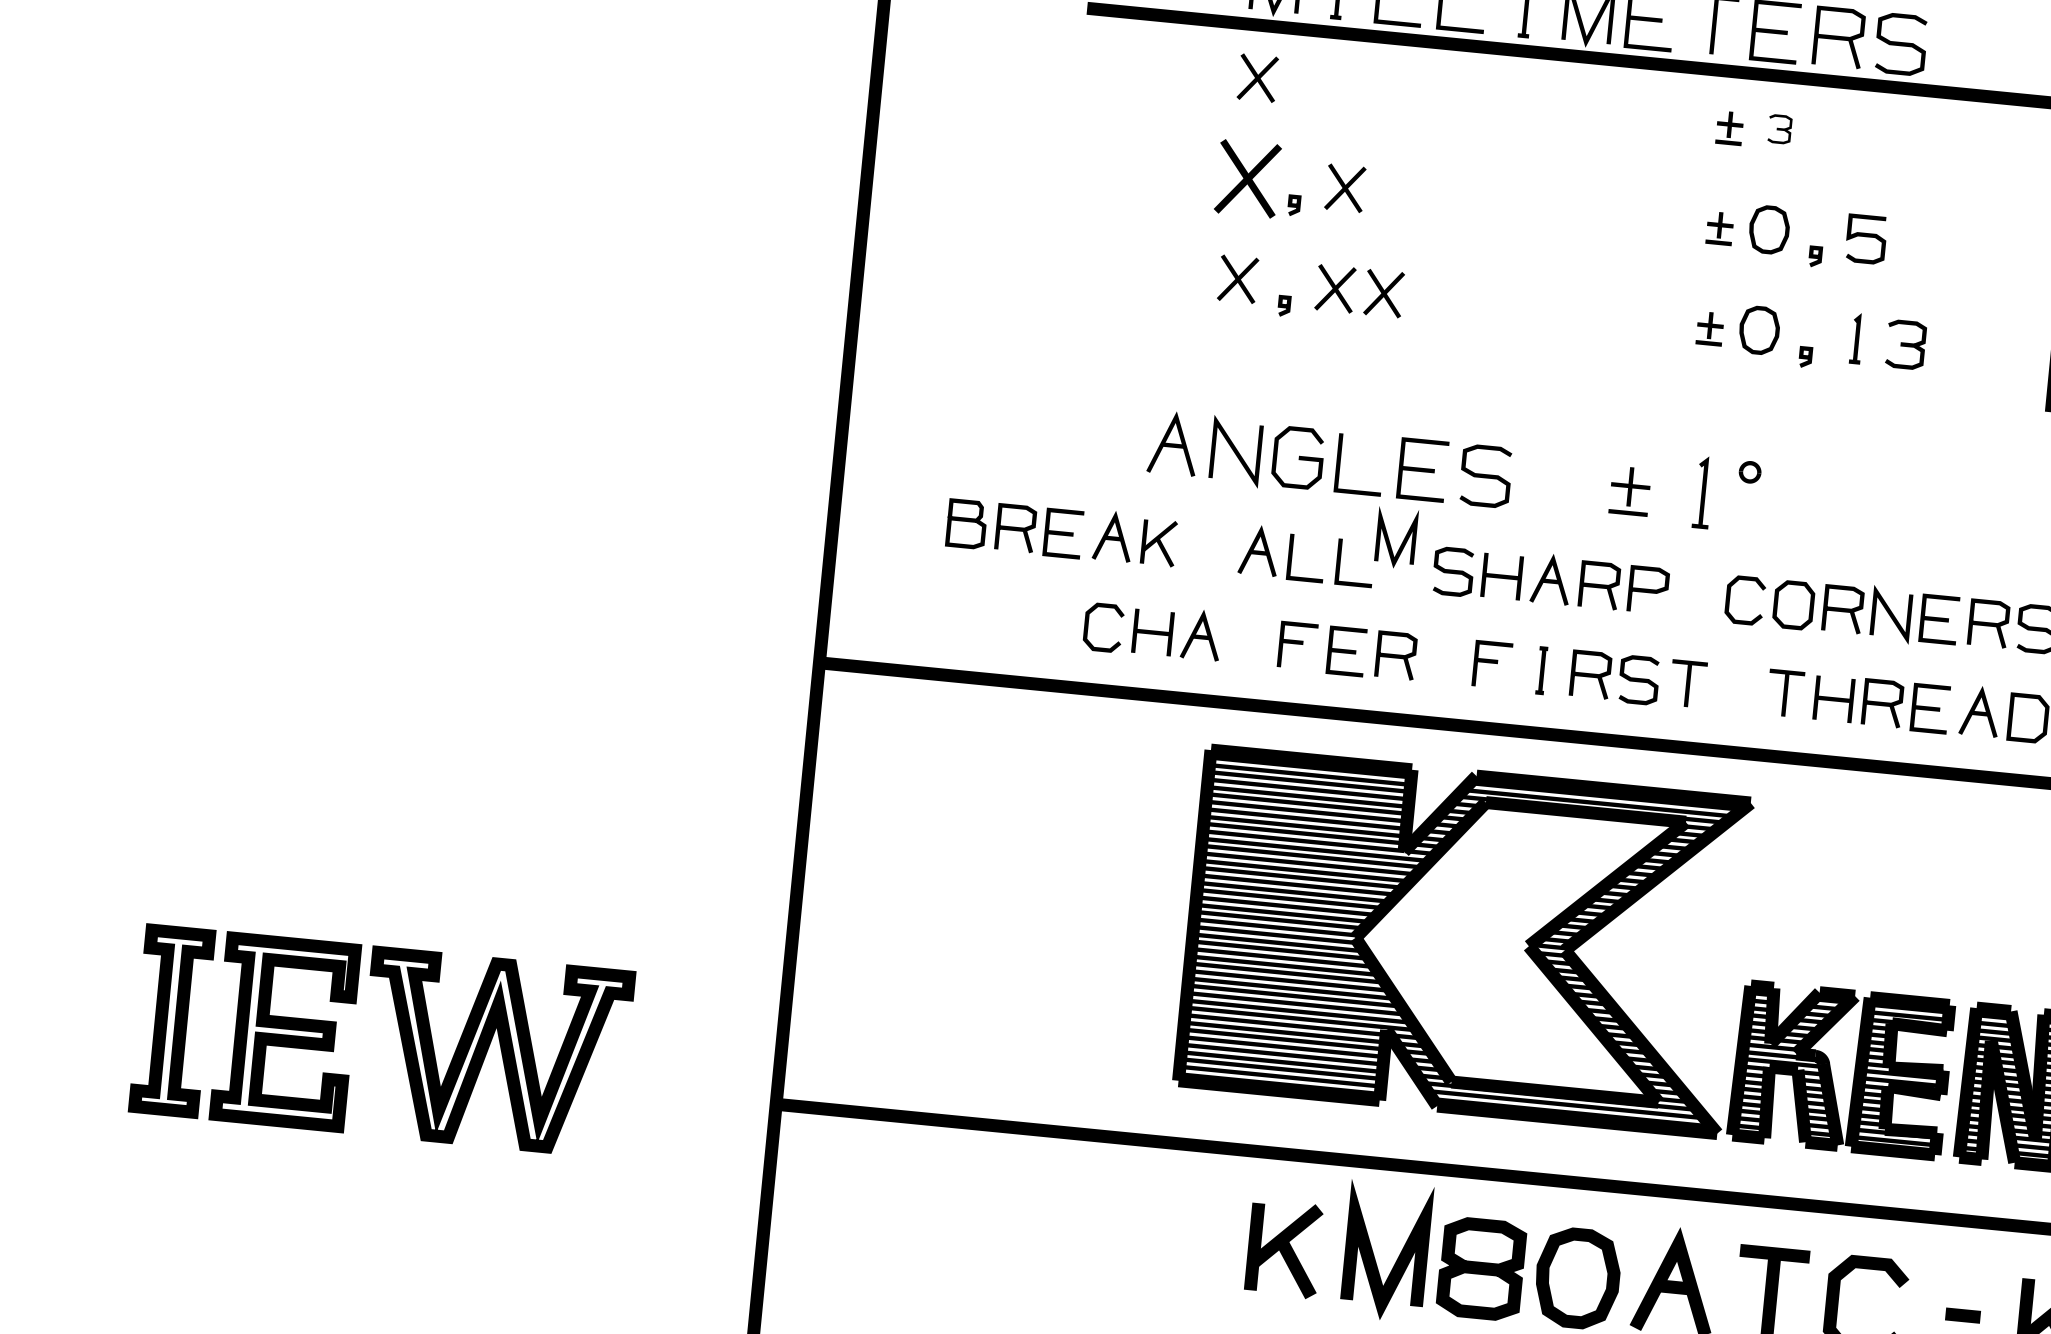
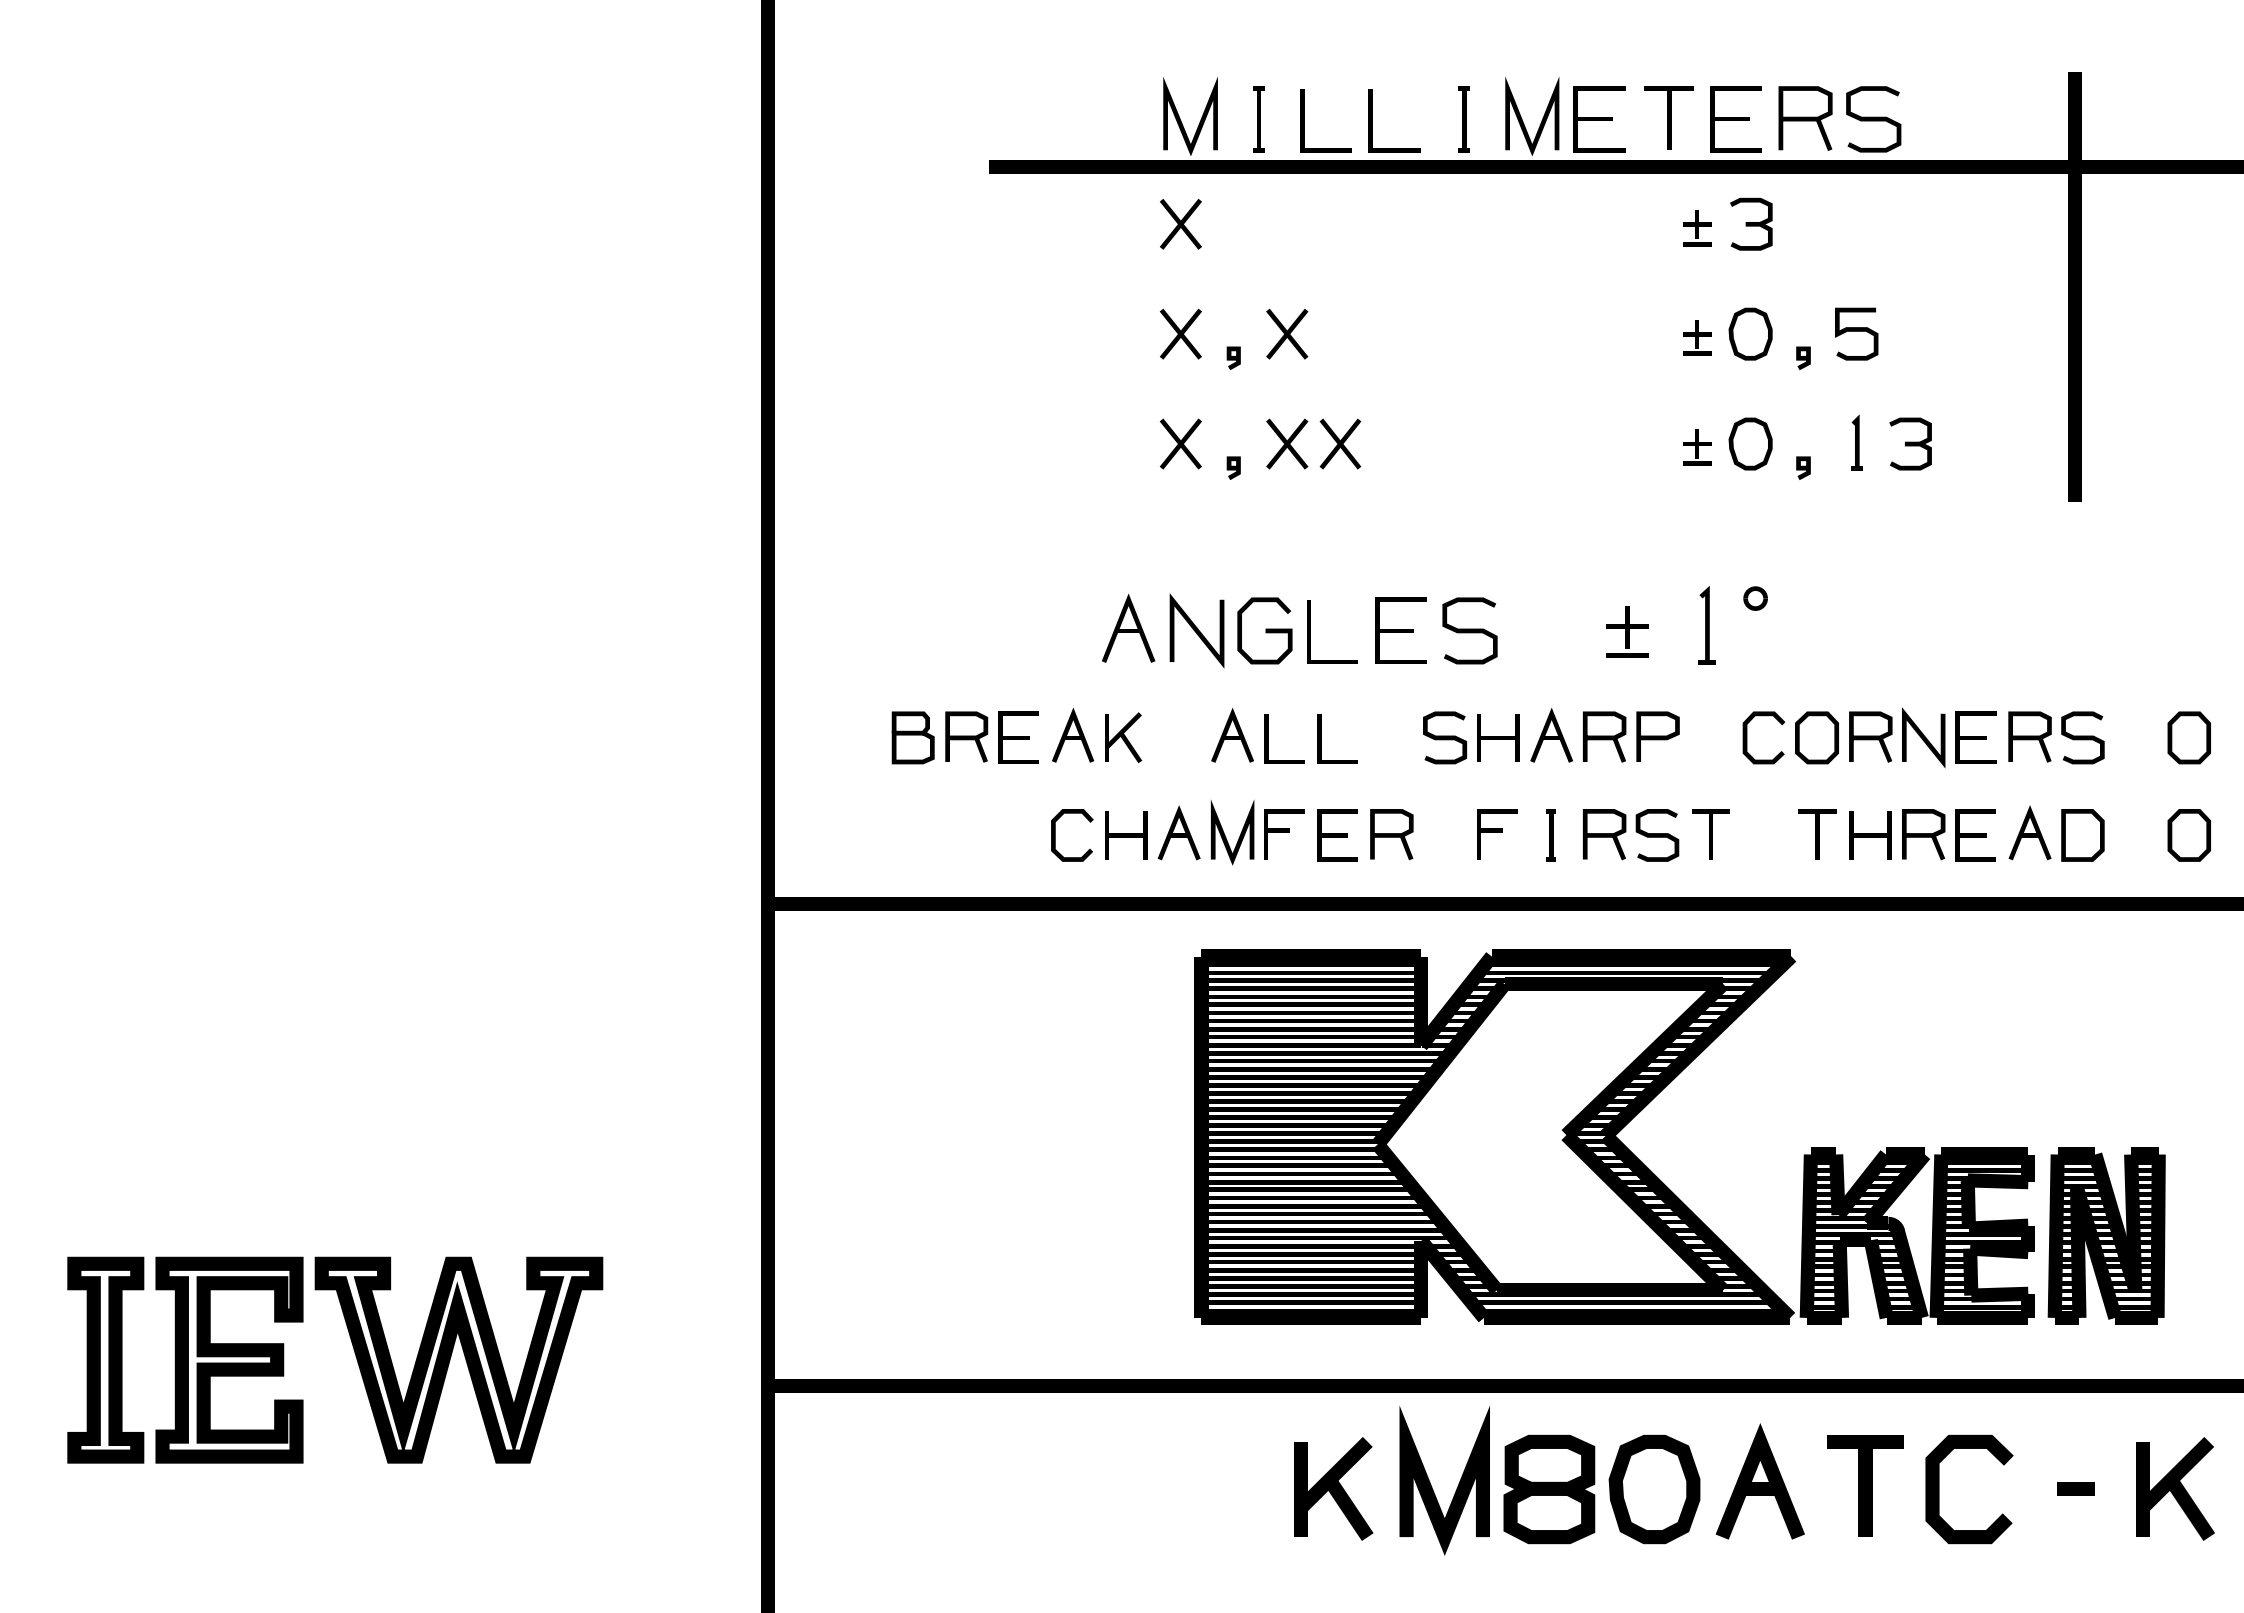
part: (1780, 128) -> (1751, 223), size x1.67
part: (1247, 178) -> (1180, 333), size x0.62
line: (1389, 540) -> (1225, 835), moved

